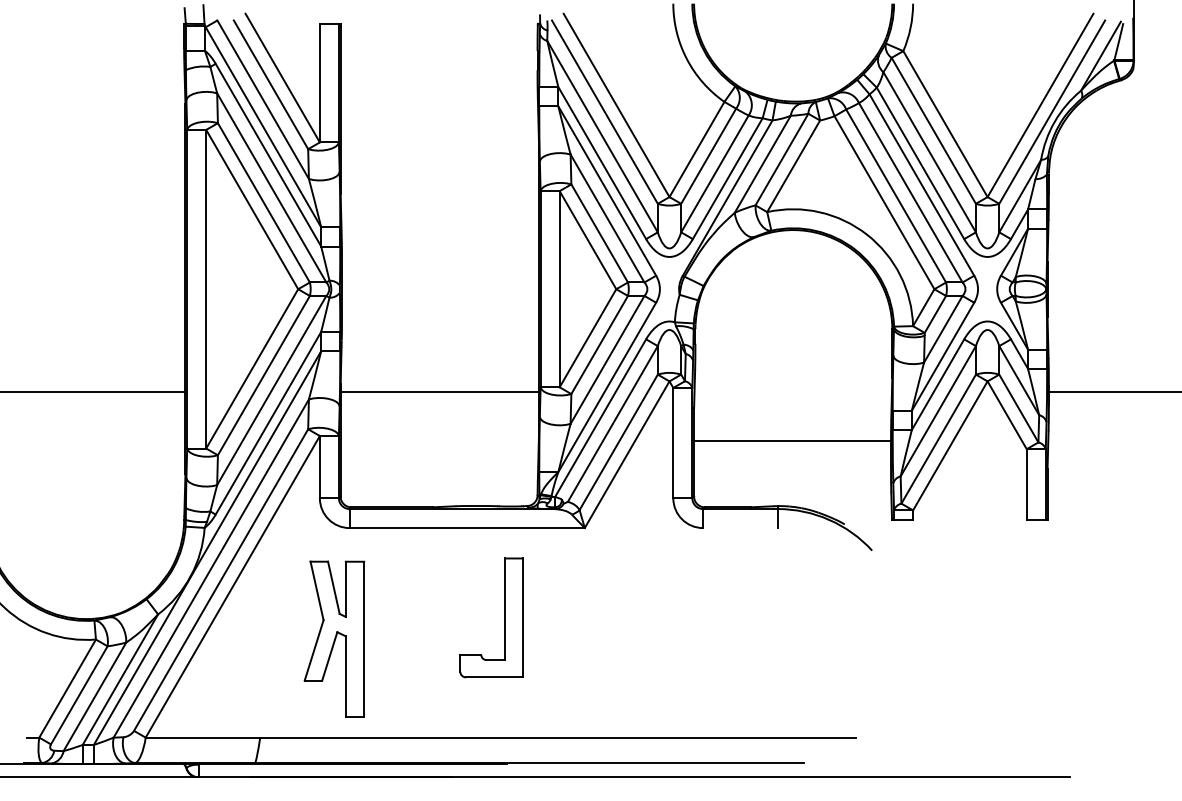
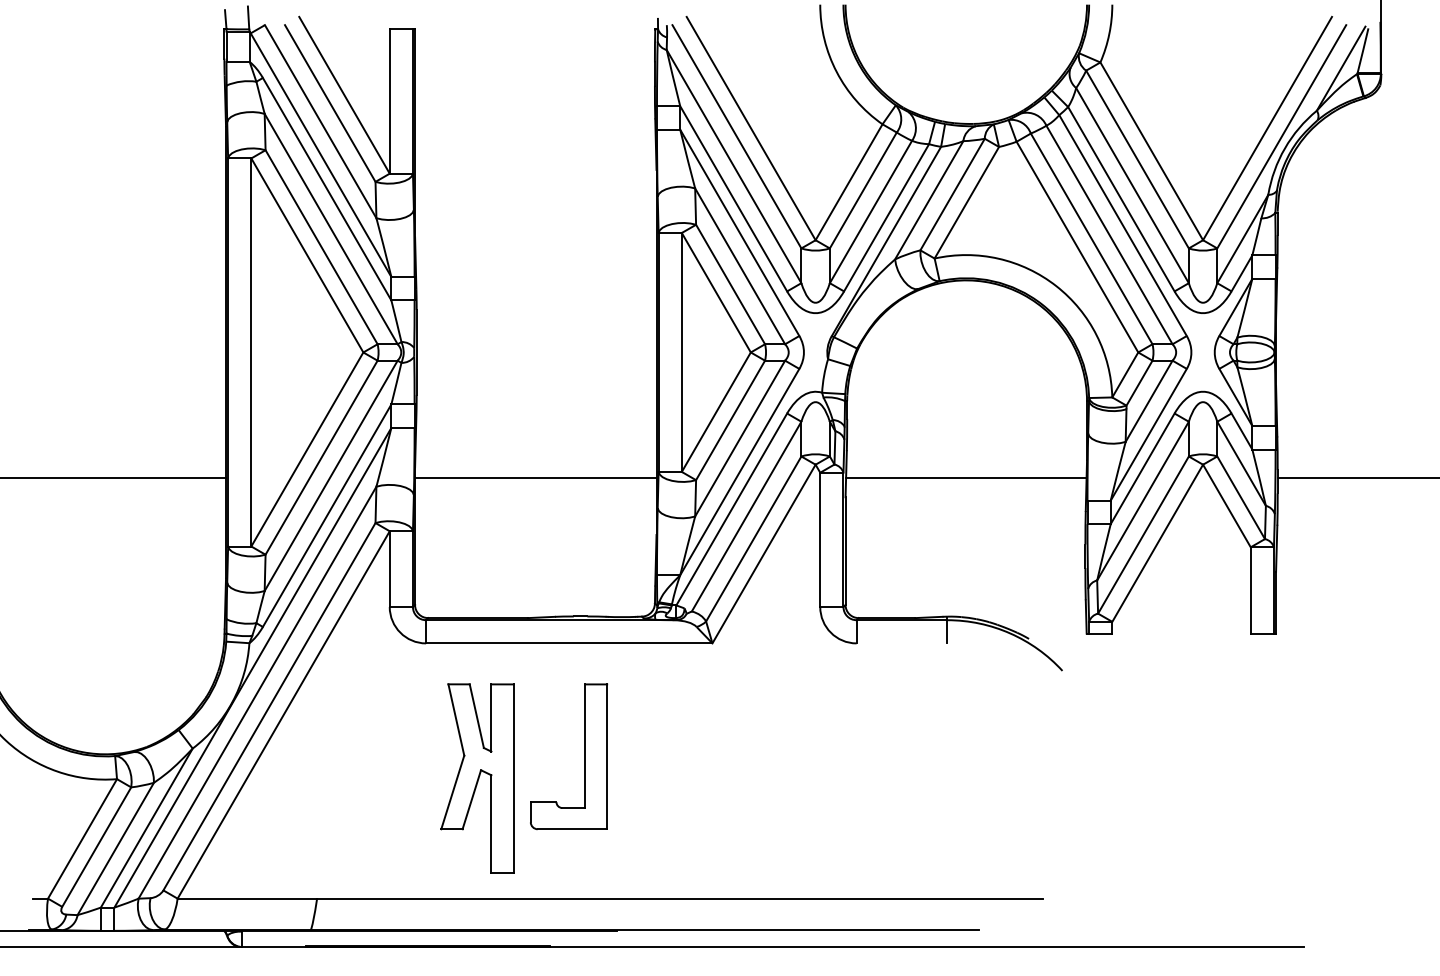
line: (793, 441) -> (966, 477), moved
part: (504, 617) -> (584, 756), moved
part: (334, 639) -> (477, 778), moved

